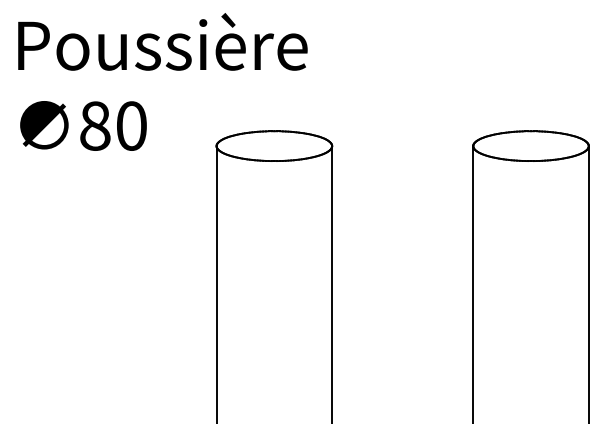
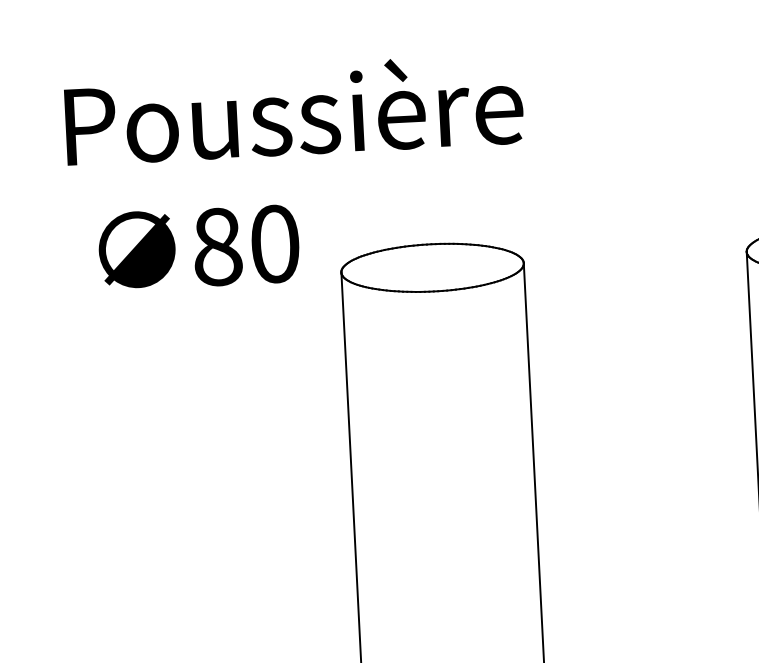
text: (162, 41) -> (293, 109), moved
text: (83, 125) -> (198, 247), moved

